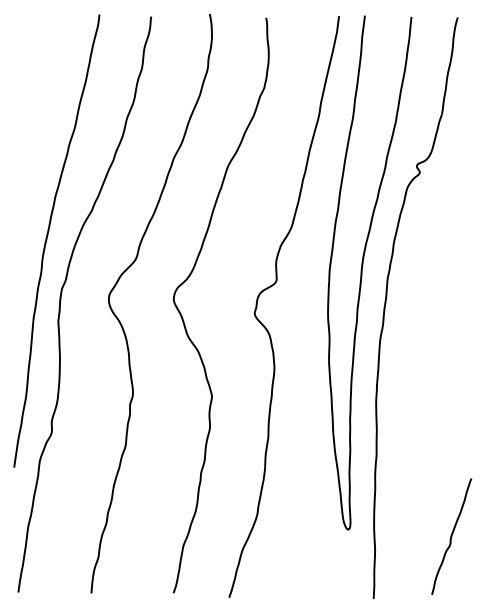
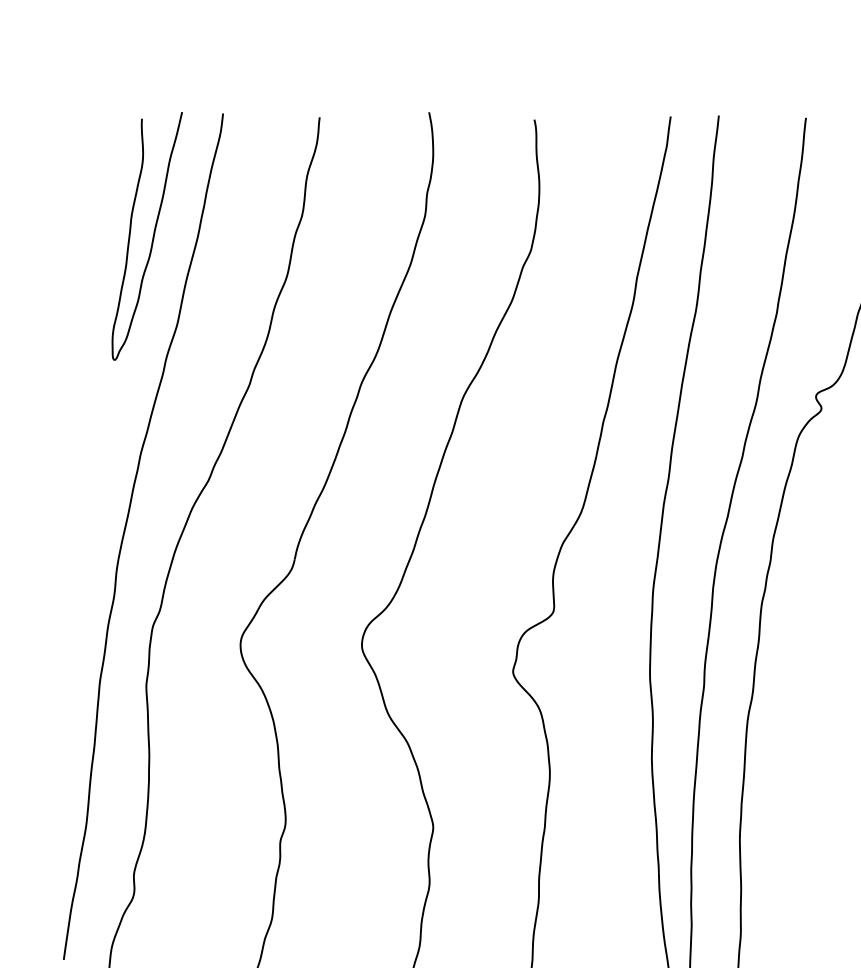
curve: (61, 80) -> (152, 236), added

